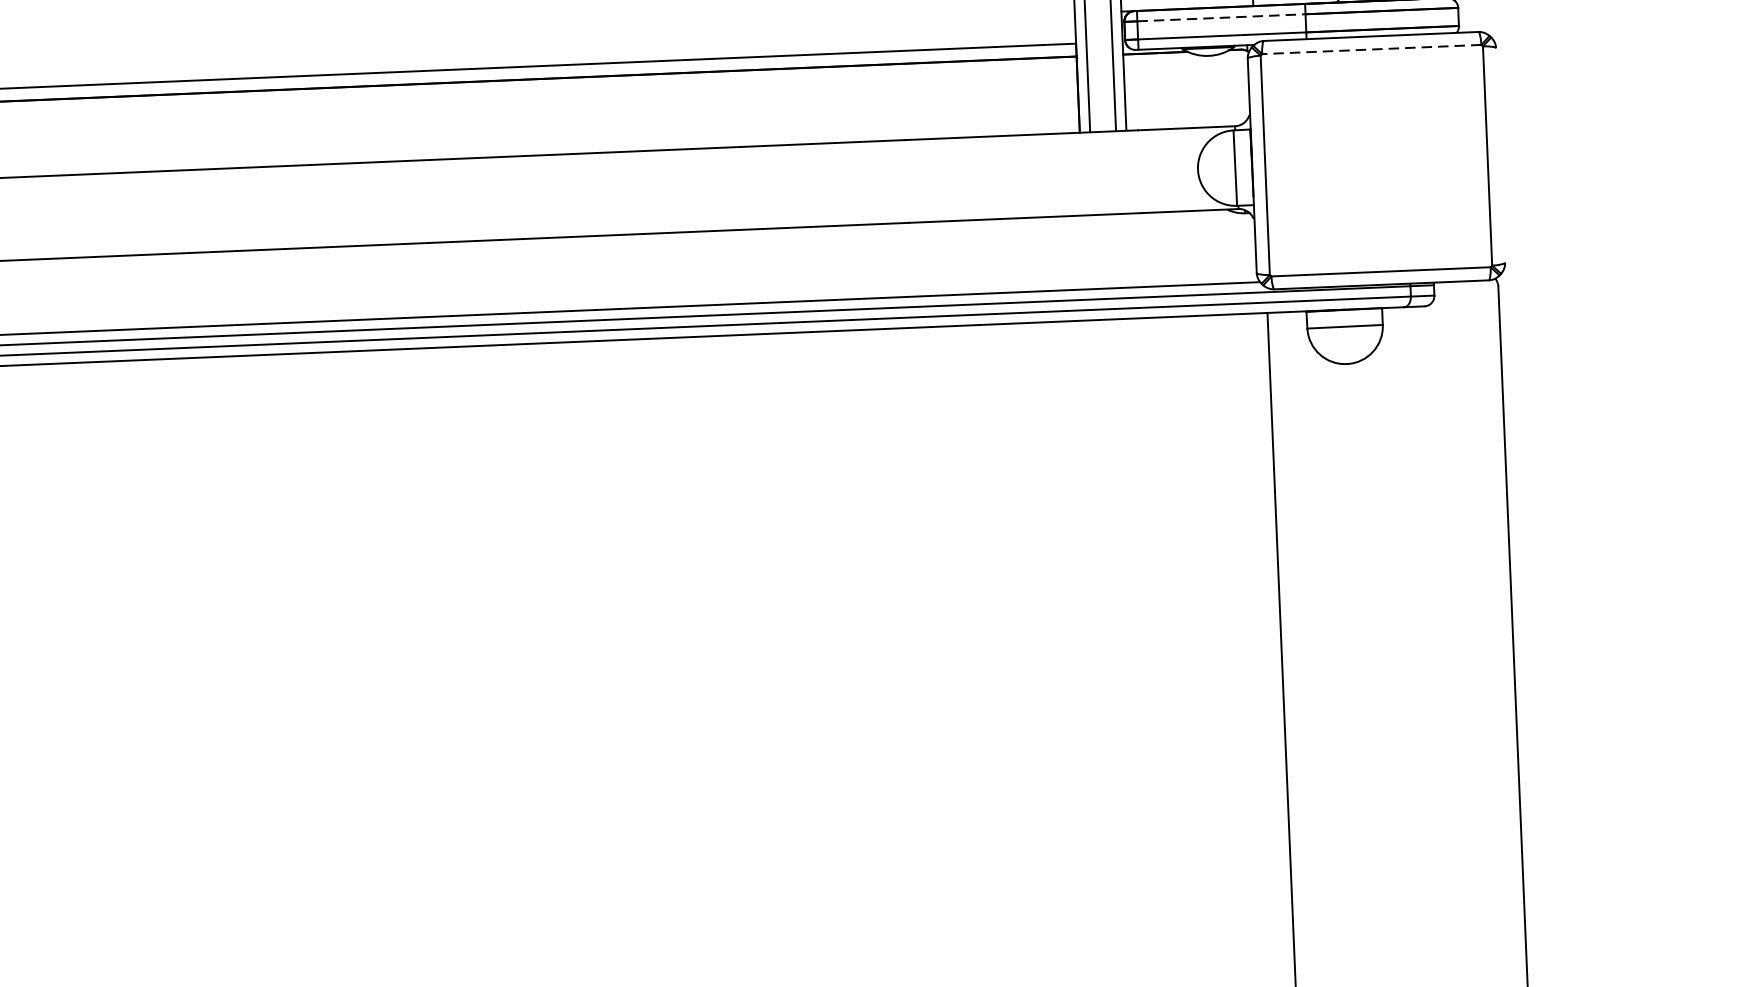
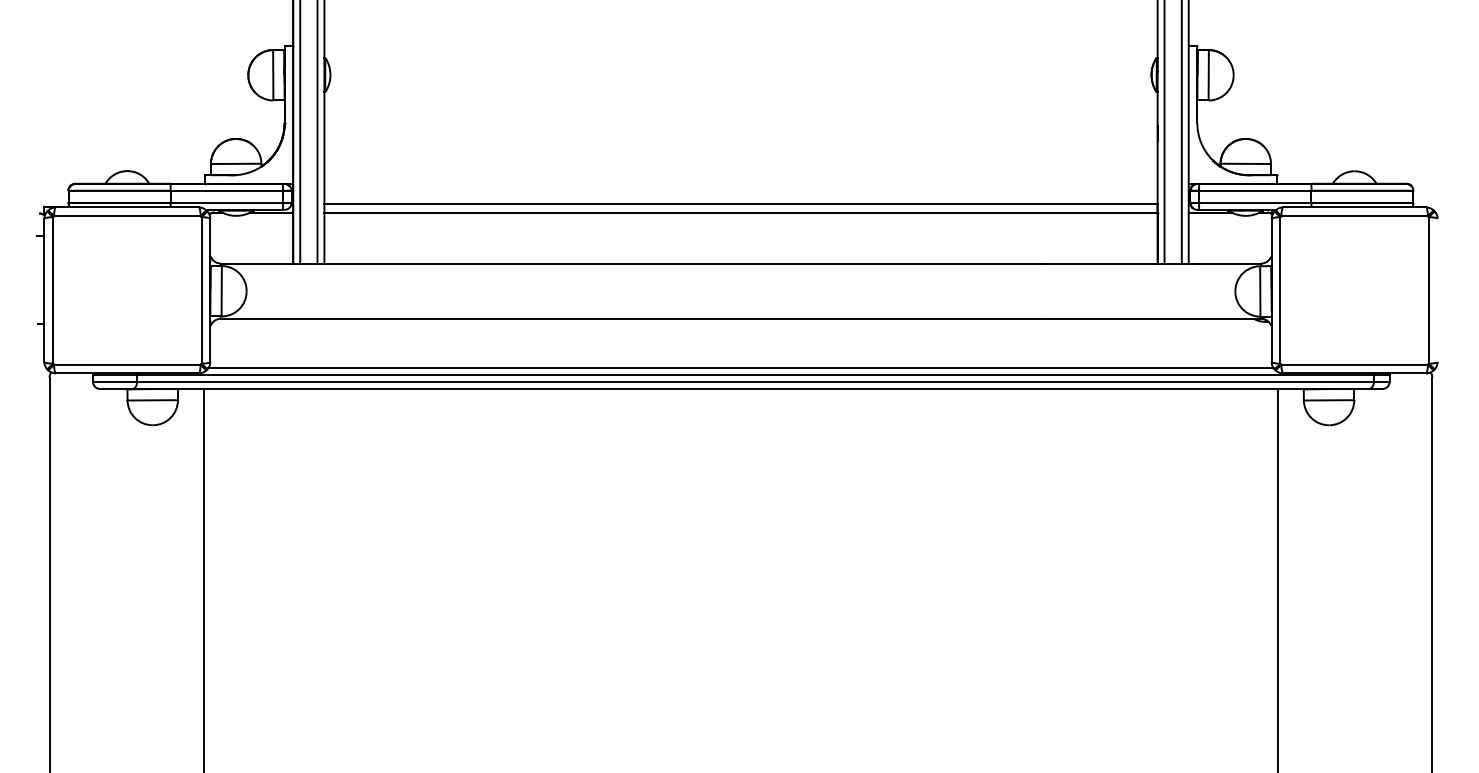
line: (1221, 17) -> (1255, 190), dashed -> solid
line: (1371, 50) -> (1354, 216), dashed -> solid

